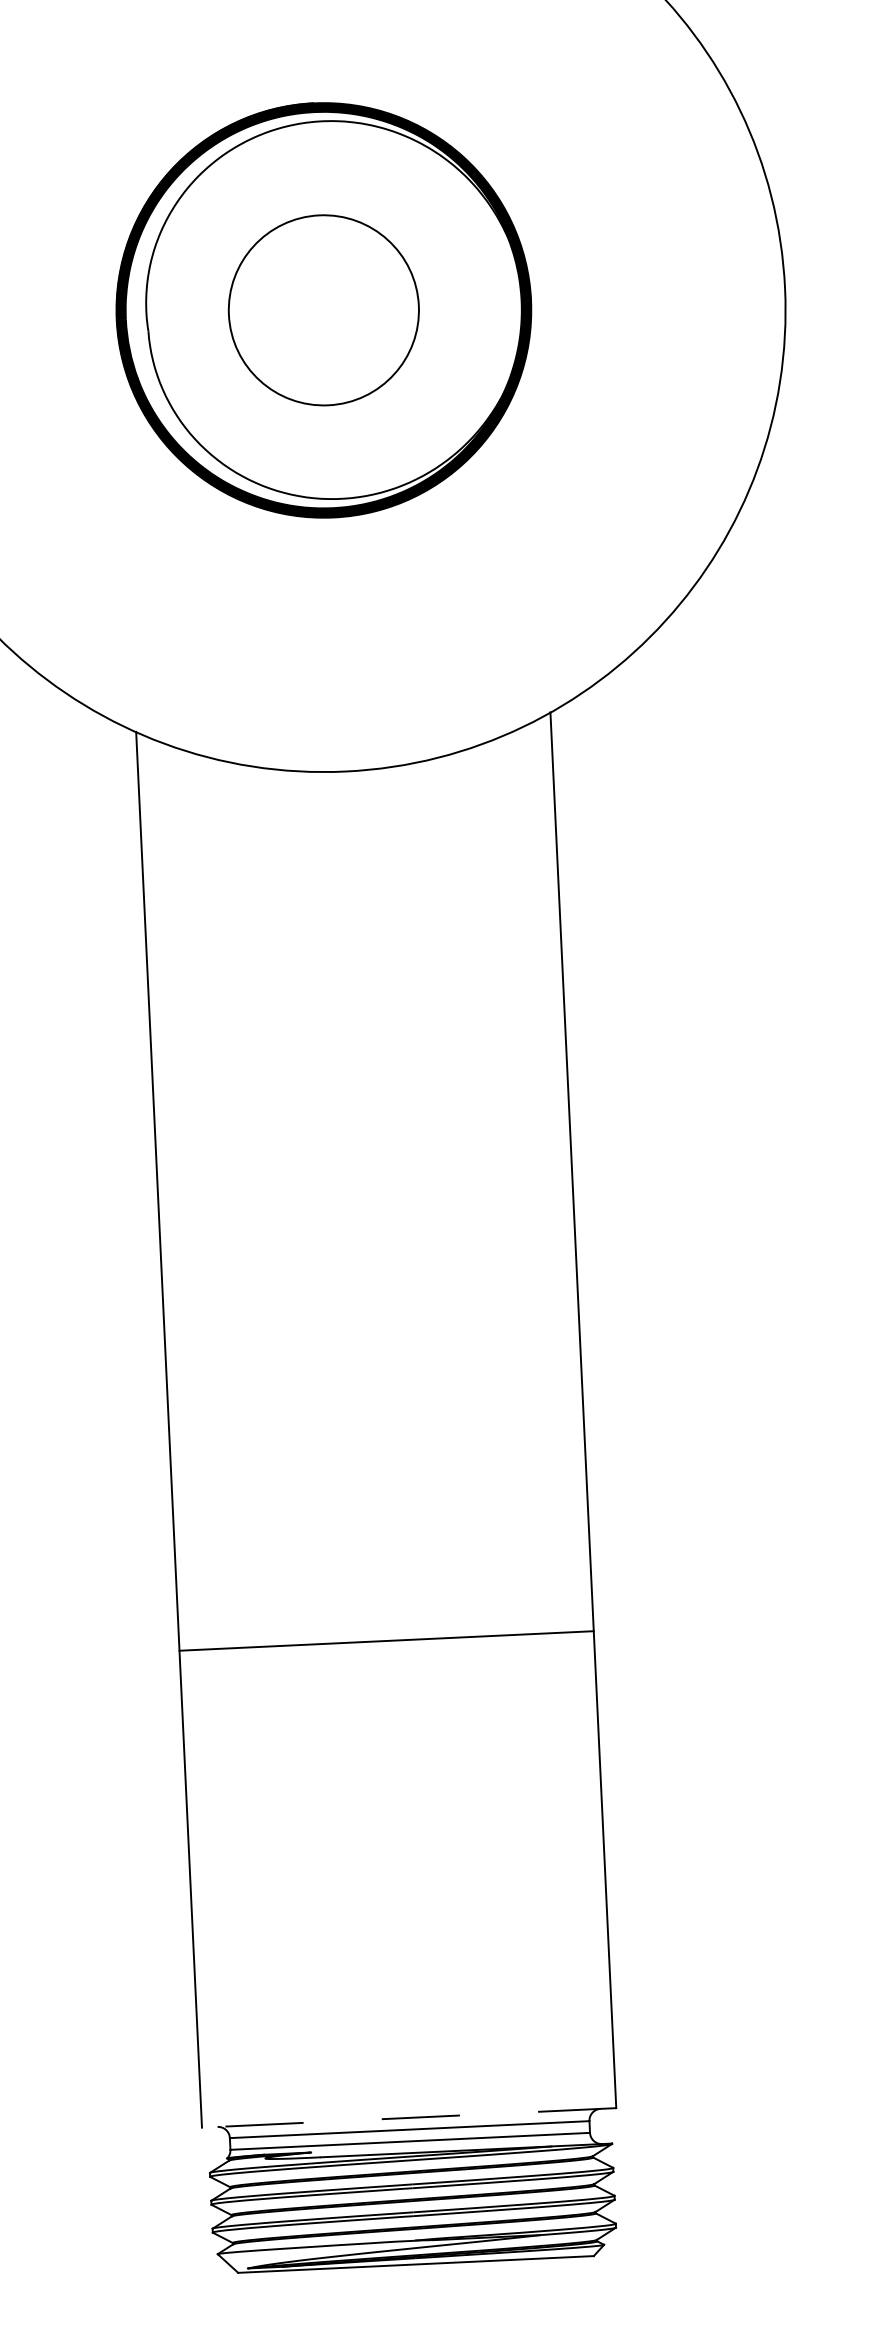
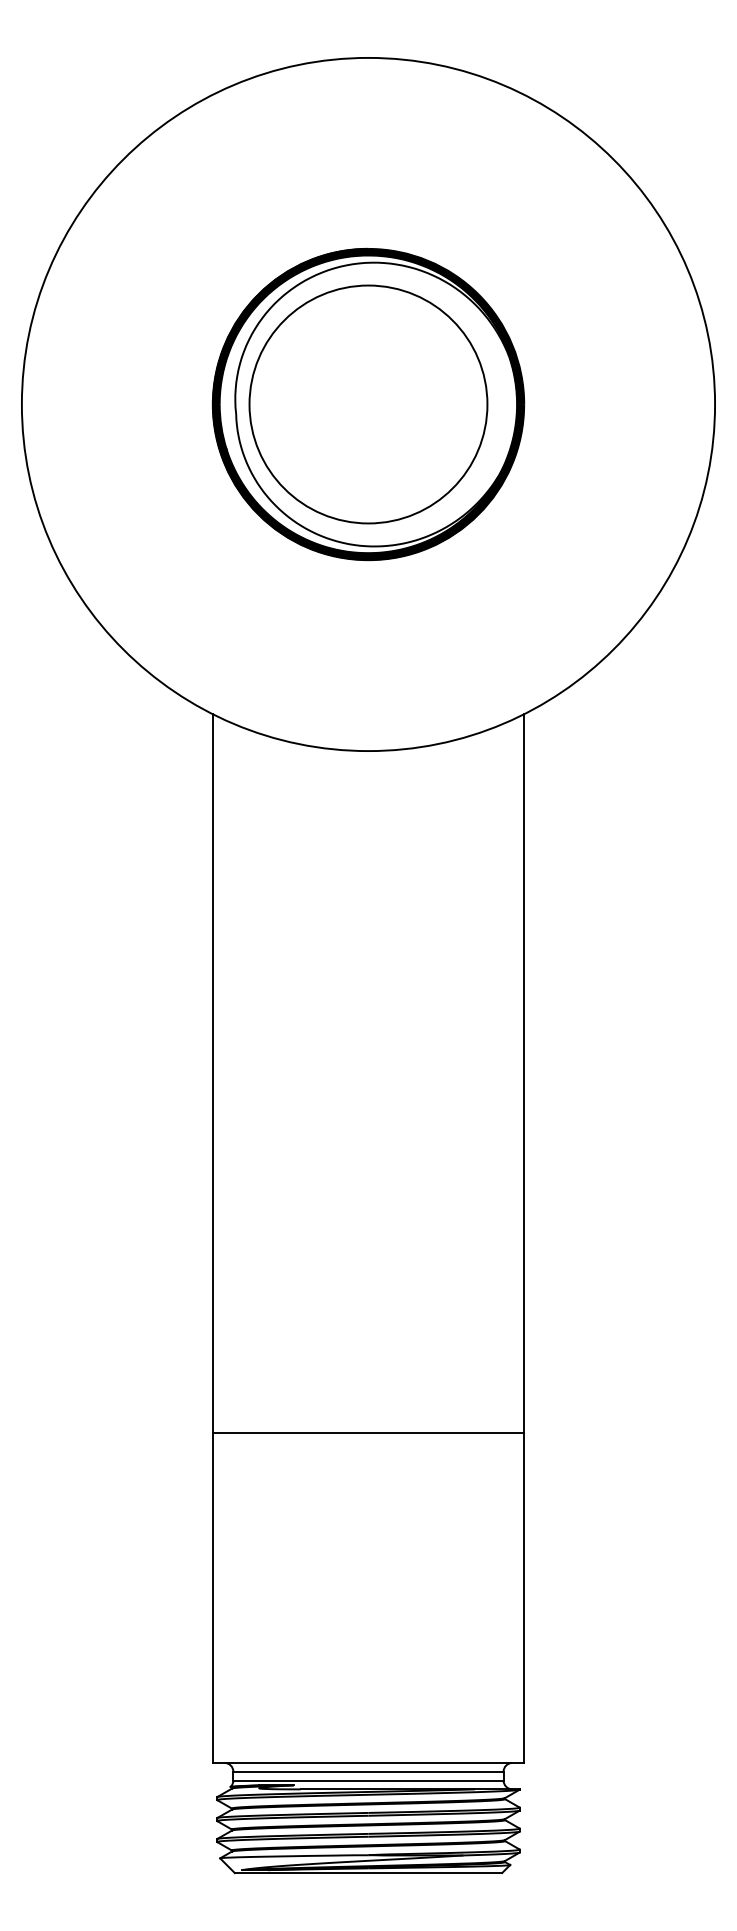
circle: (323, 310) -> (368, 404), size x1.67
line: (386, 1640) -> (368, 1432), moved
line: (409, 2117) -> (368, 1762), dashed -> solid

